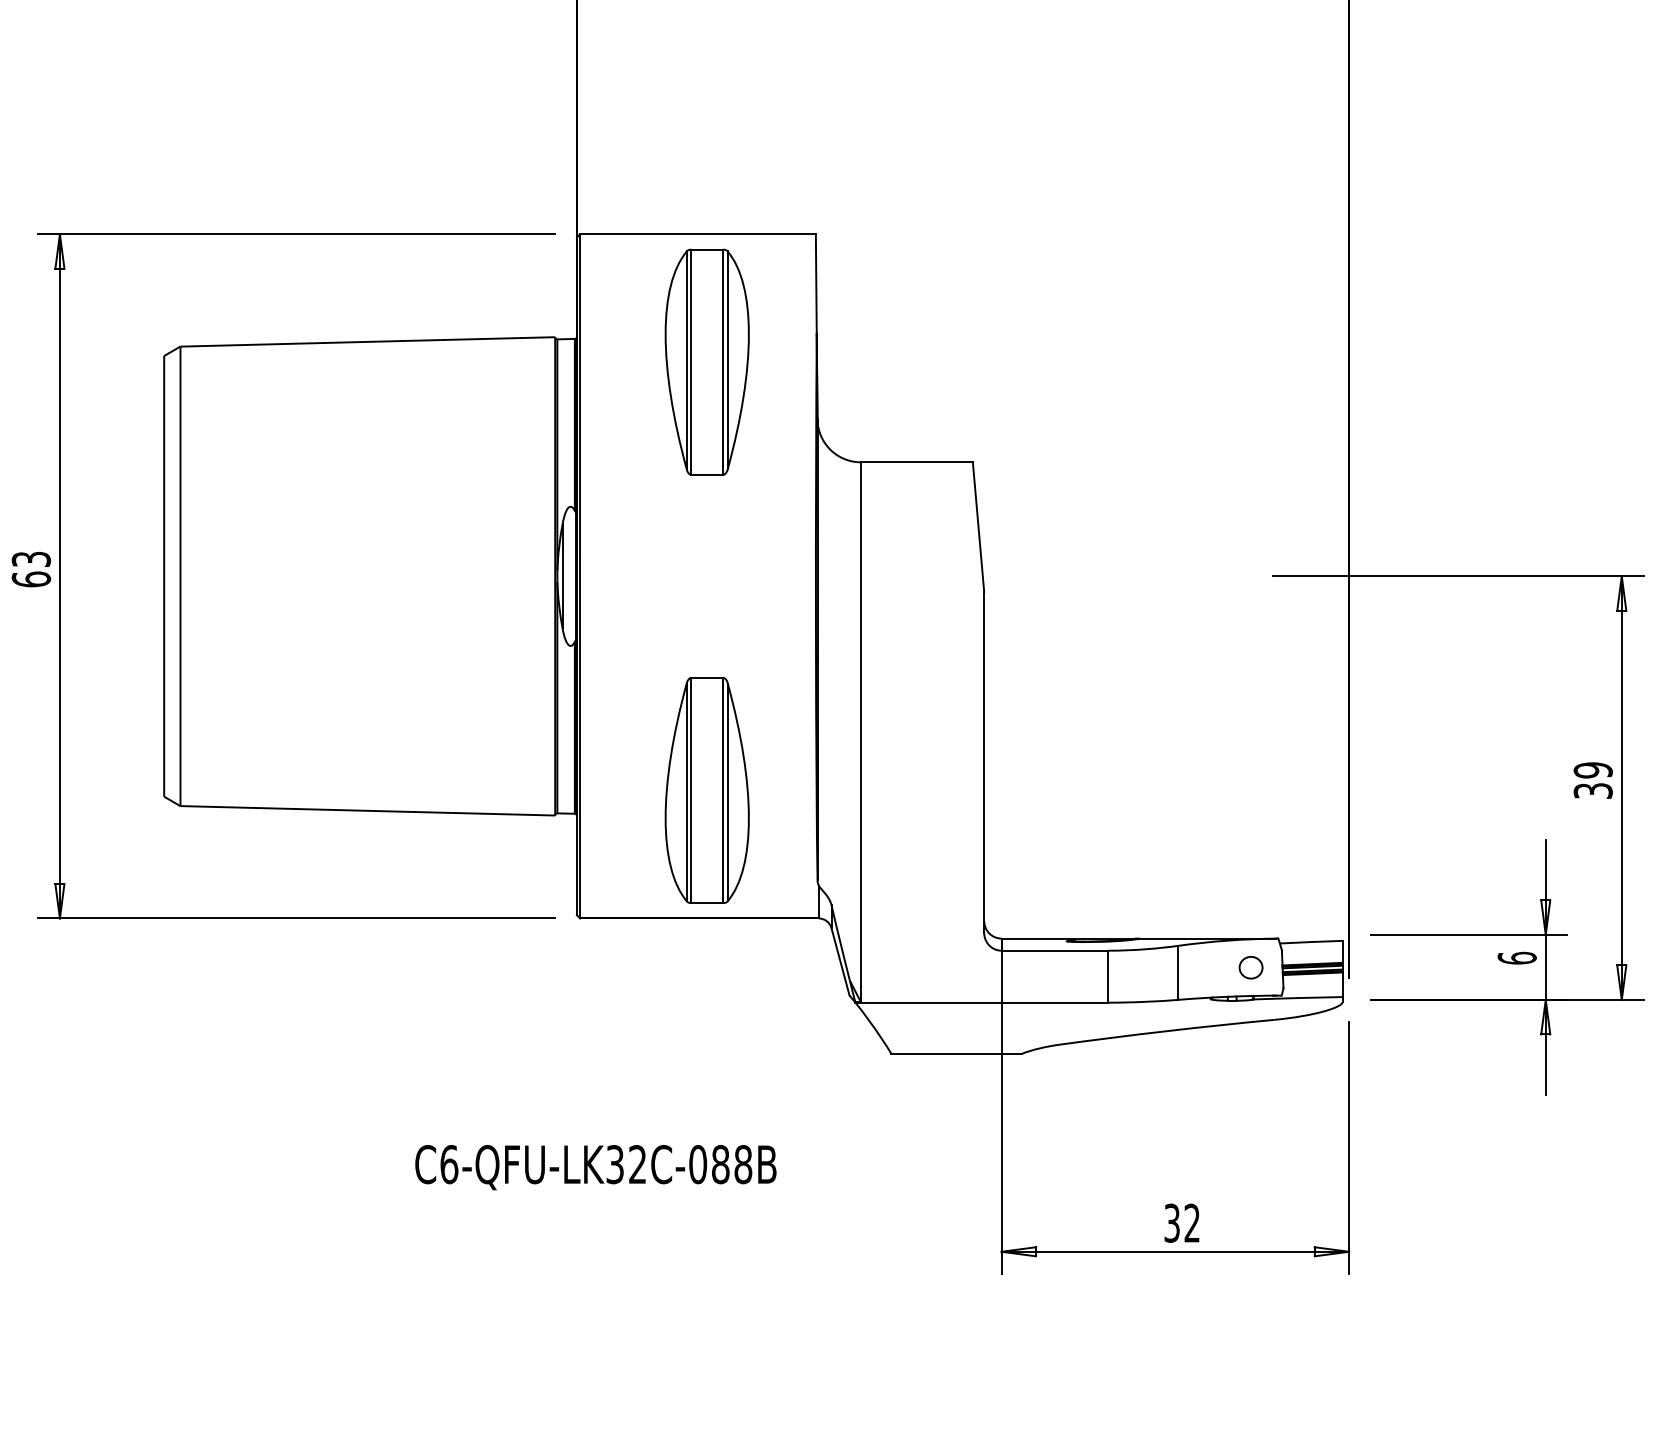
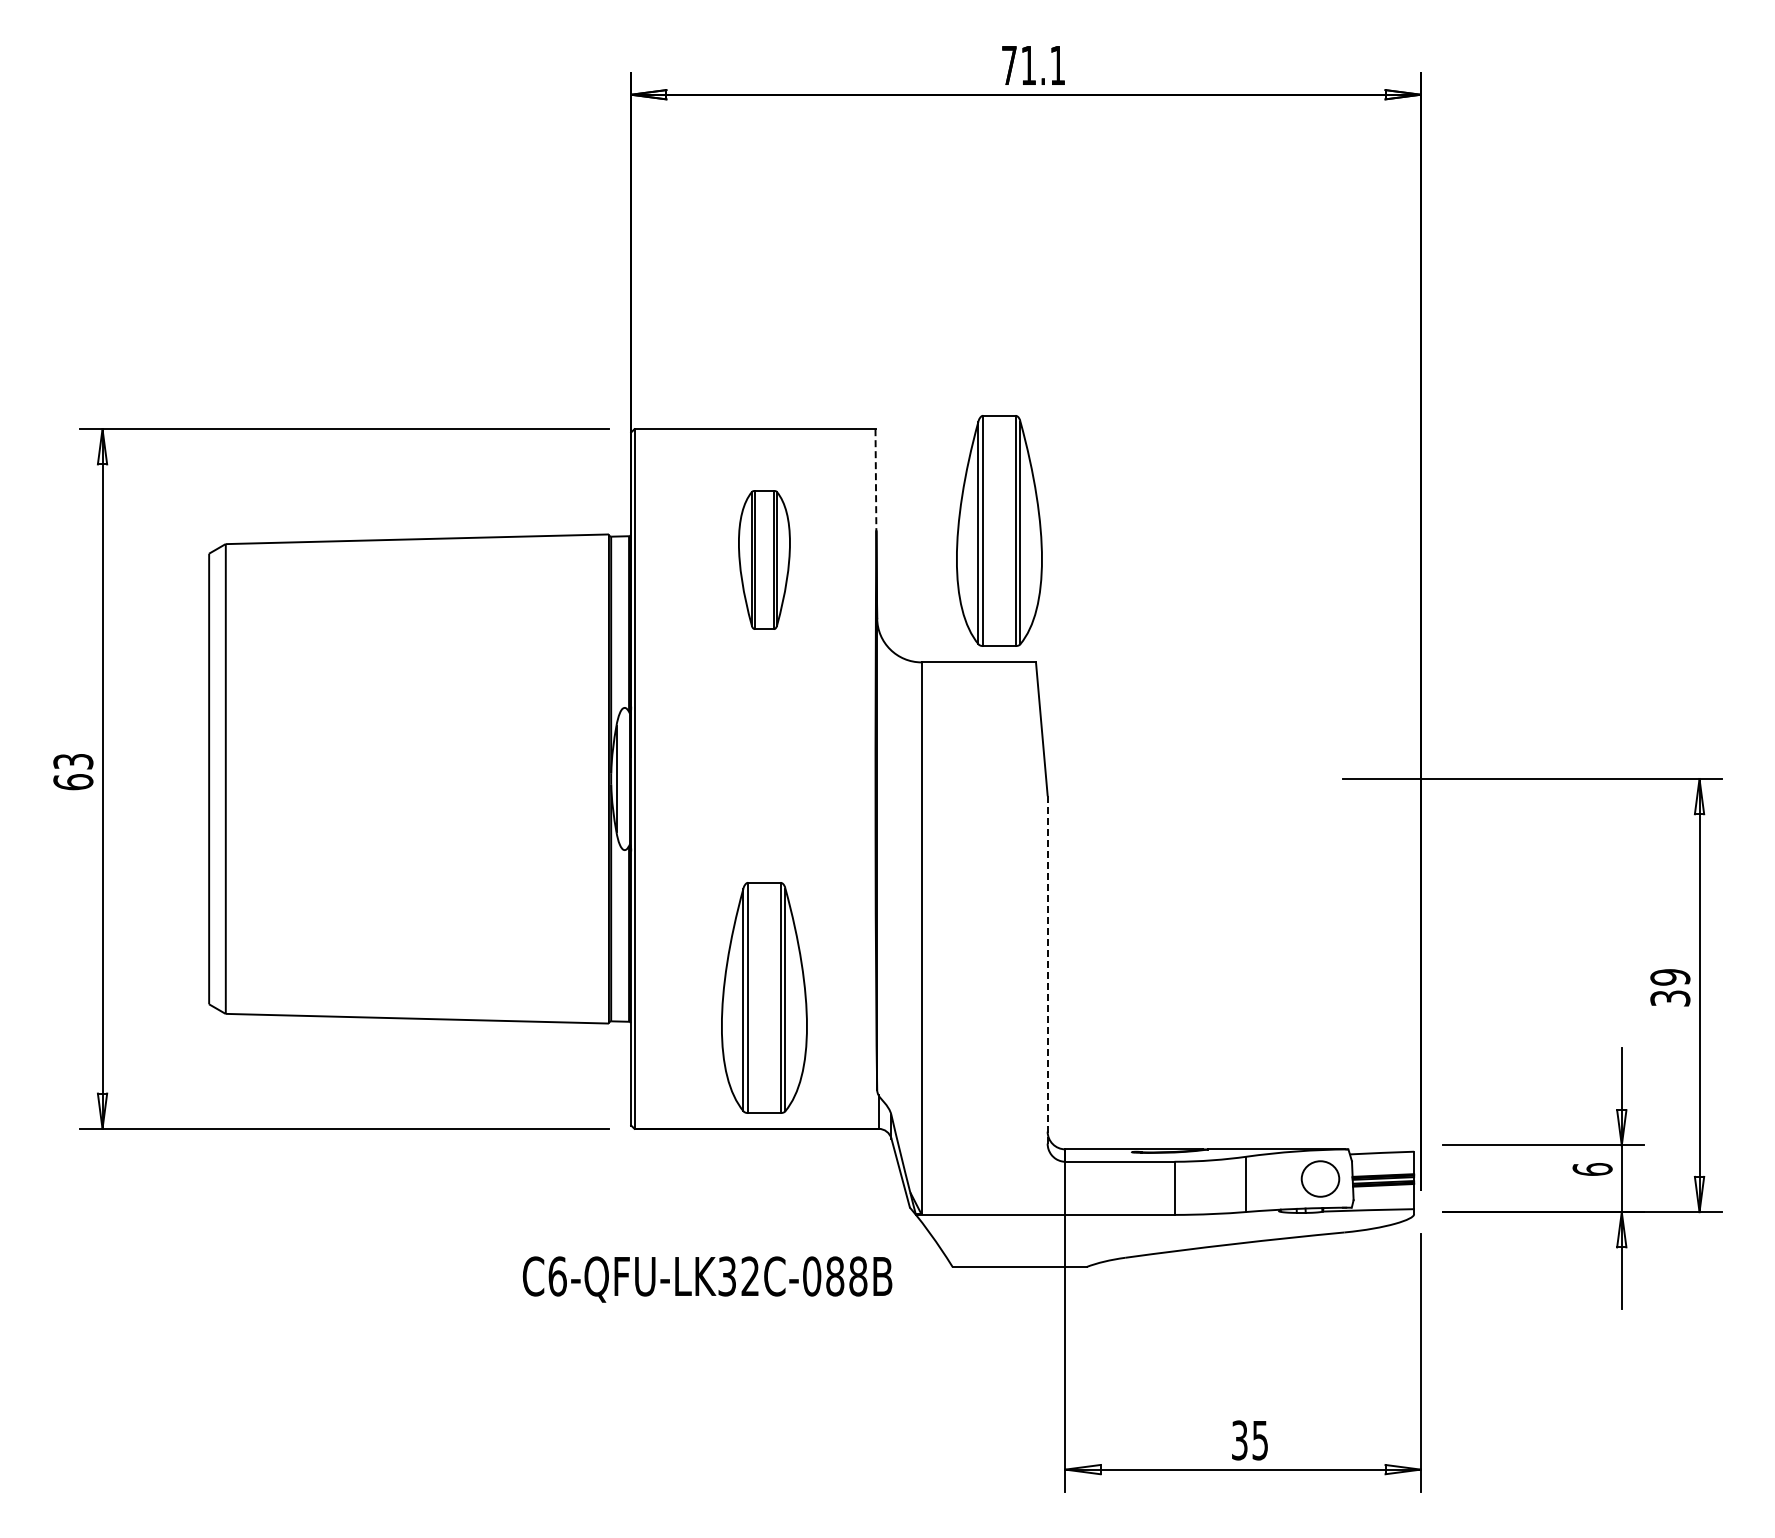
line: (815, 284) -> (875, 480), solid -> dashed
part: (937, 333) -> (999, 530), added
part: (707, 361) -> (764, 559), size x0.6
line: (984, 761) -> (1047, 968), solid -> dashed
part: (1251, 968) -> (1320, 1179), size x1.6
text: (595, 1167) -> (707, 1279), moved
text: (1191, 1223) -> (1259, 1440), 32 -> 35

